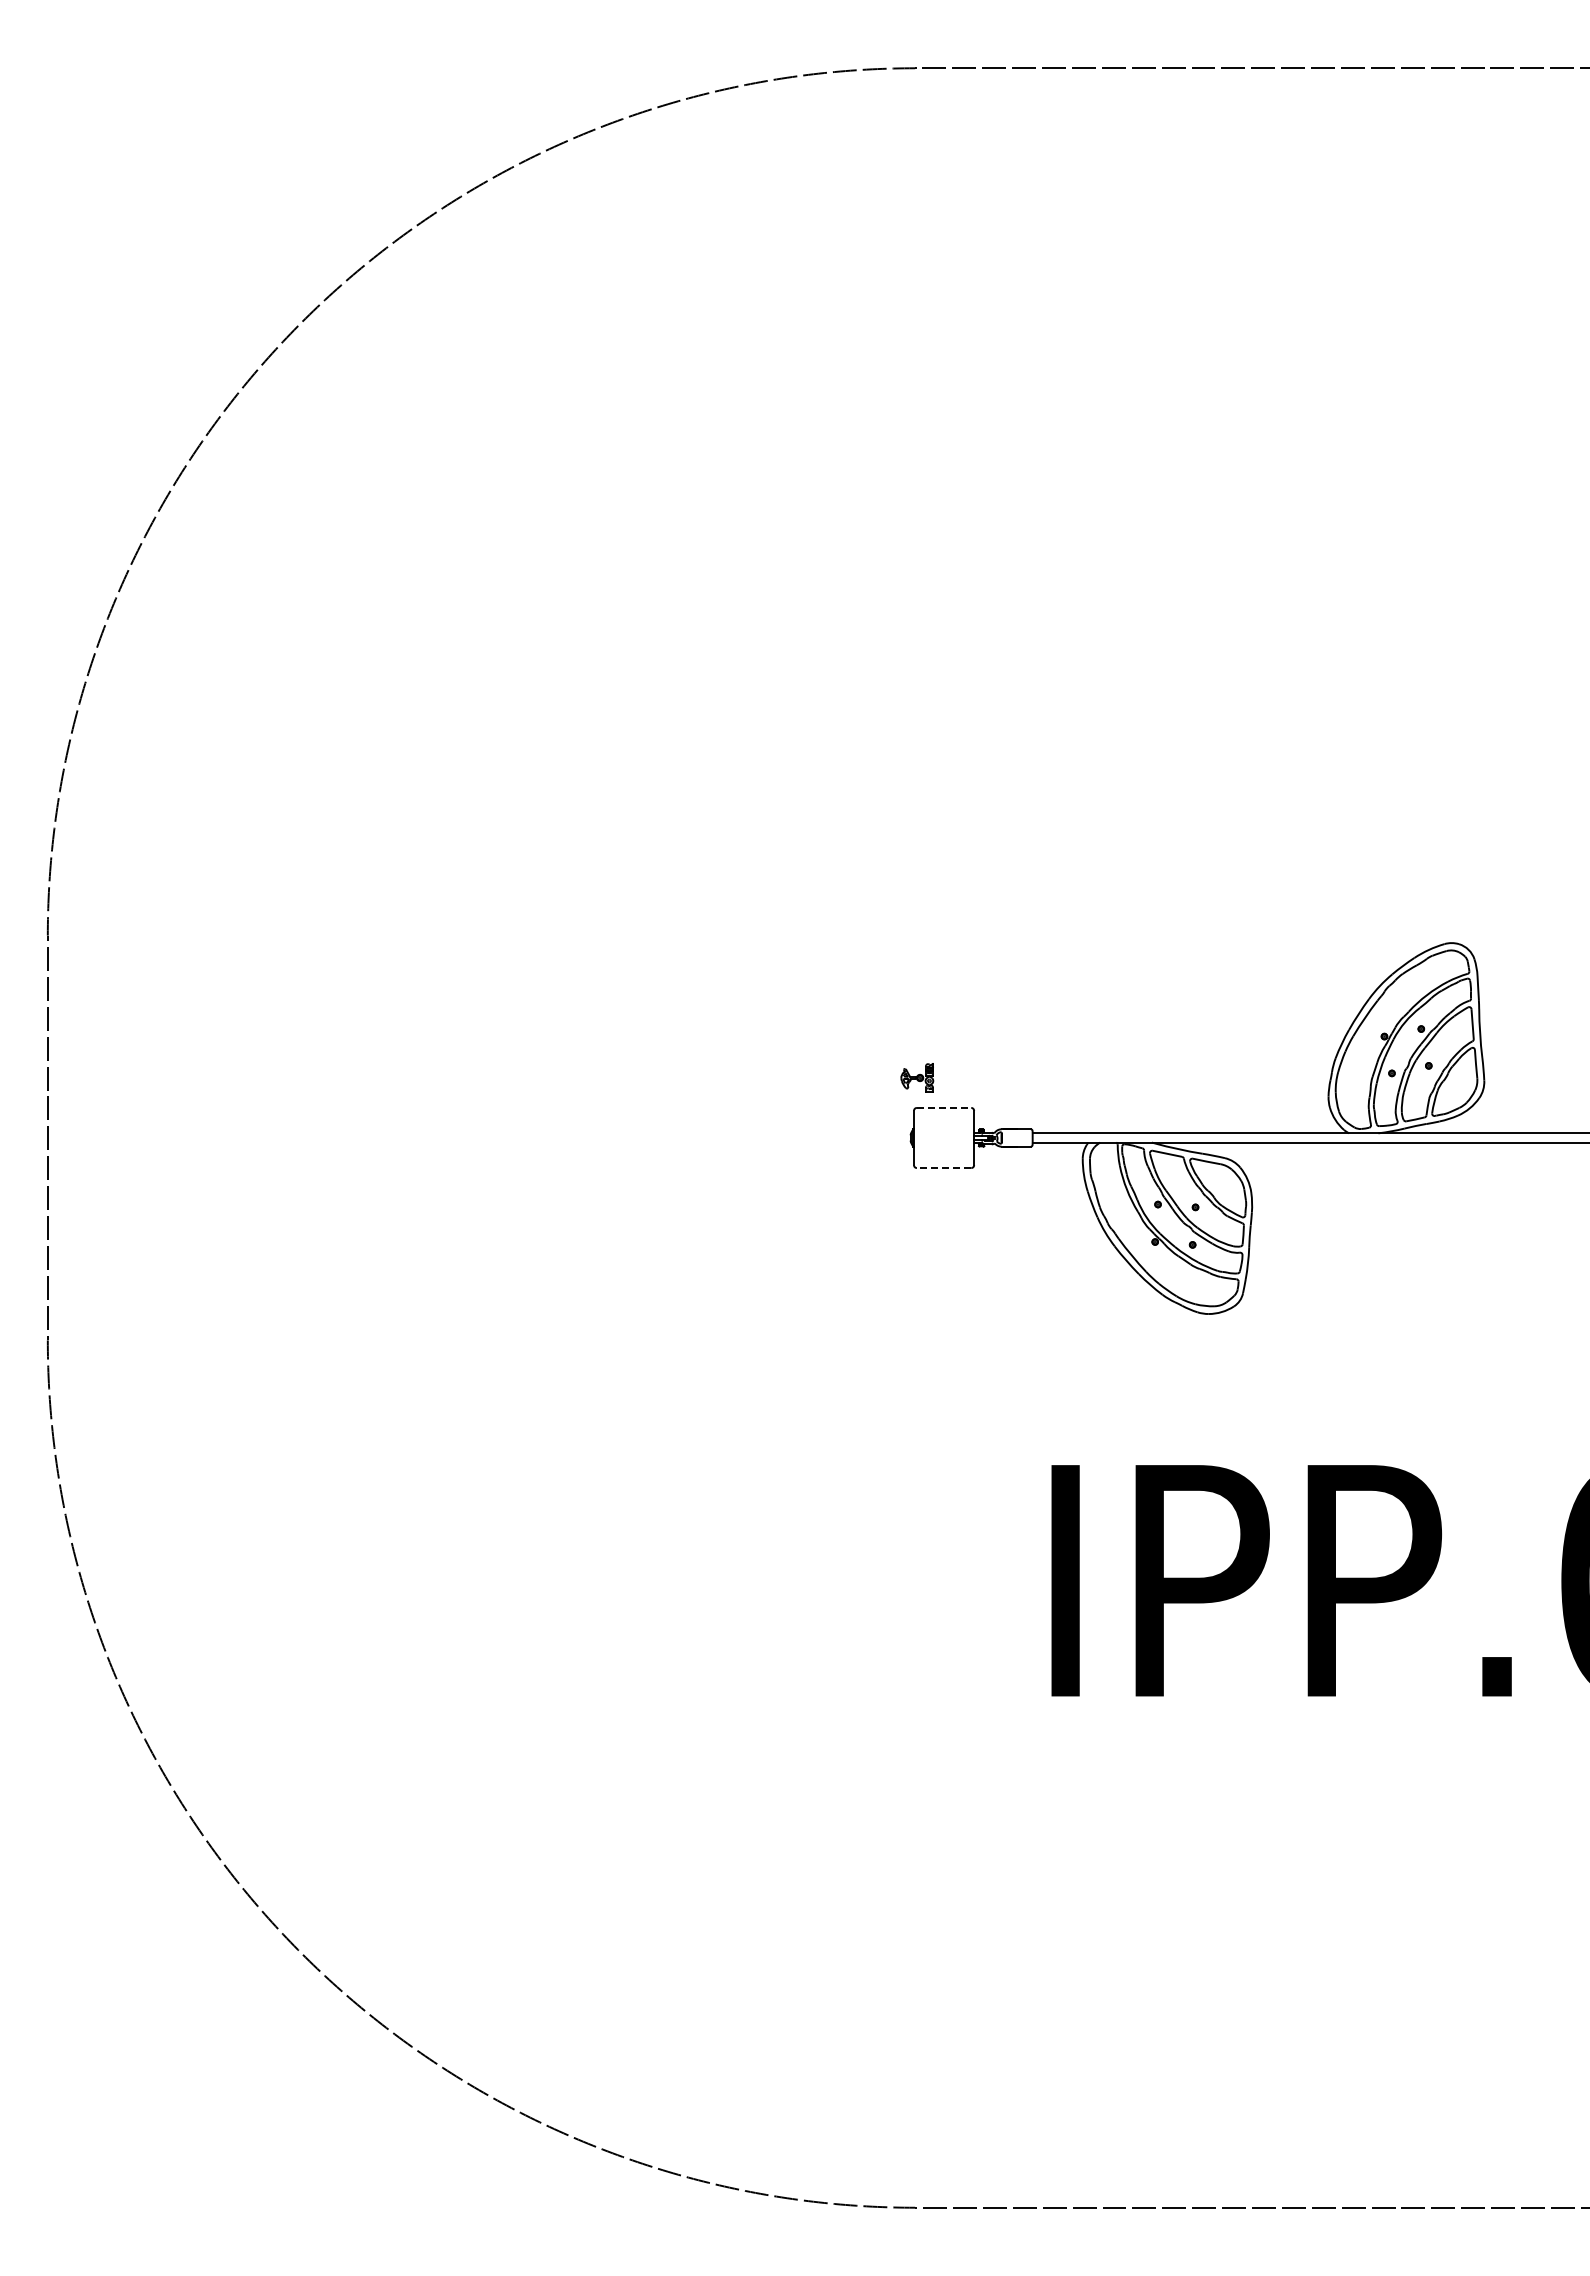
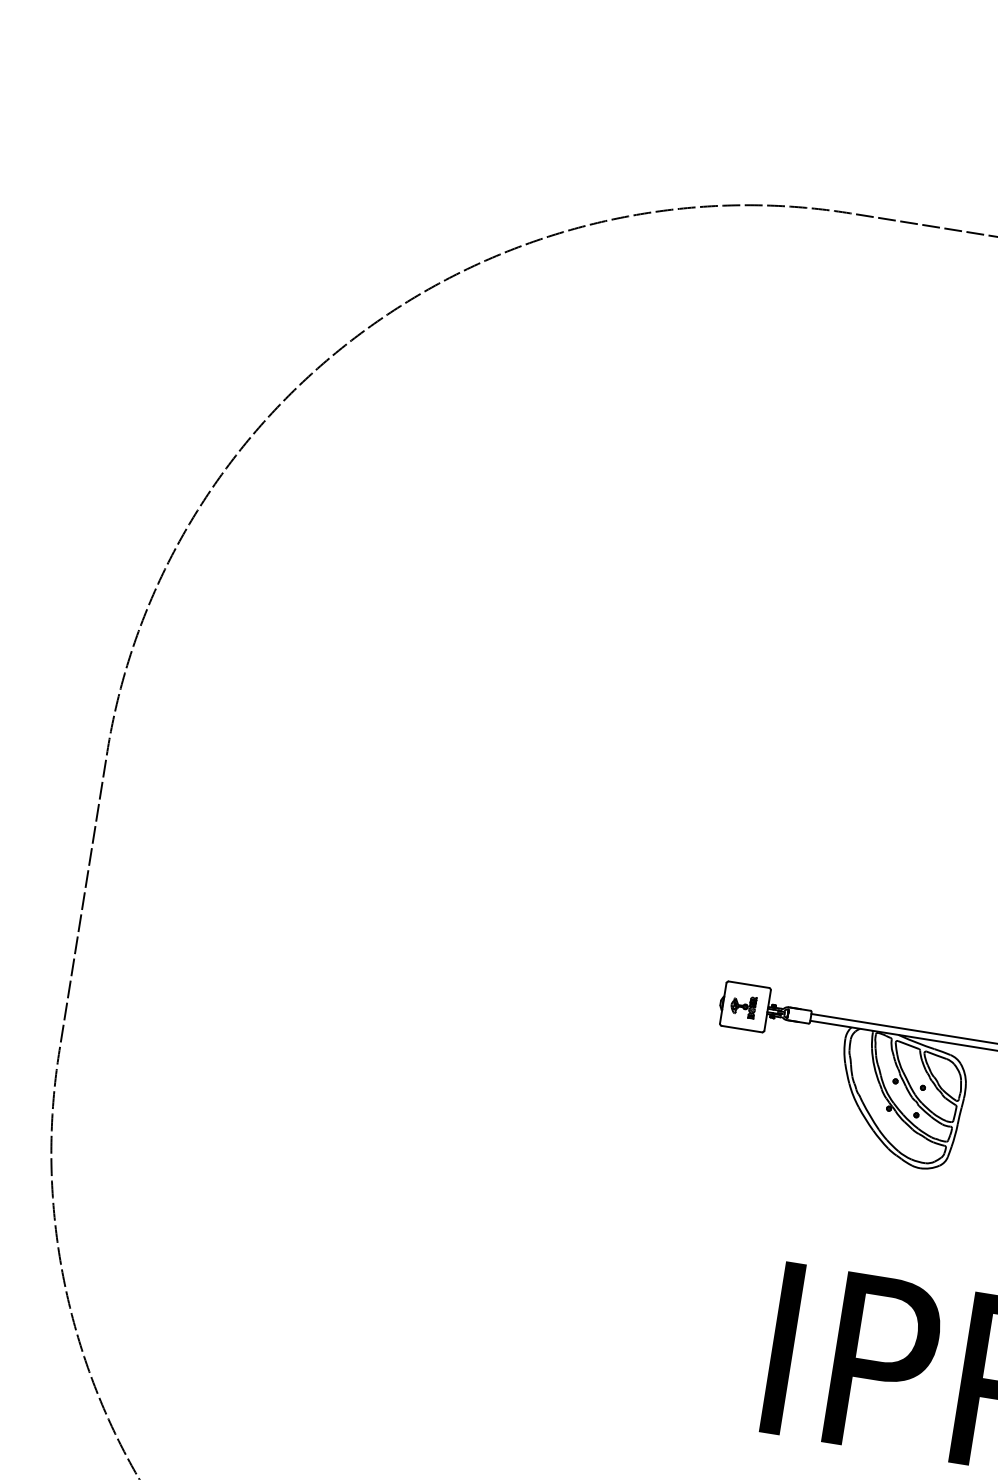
part: (917, 1077) -> (743, 1006), moved
line: (944, 1107) -> (749, 984), dashed -> solid
line: (943, 1168) -> (741, 1029), dashed -> solid

